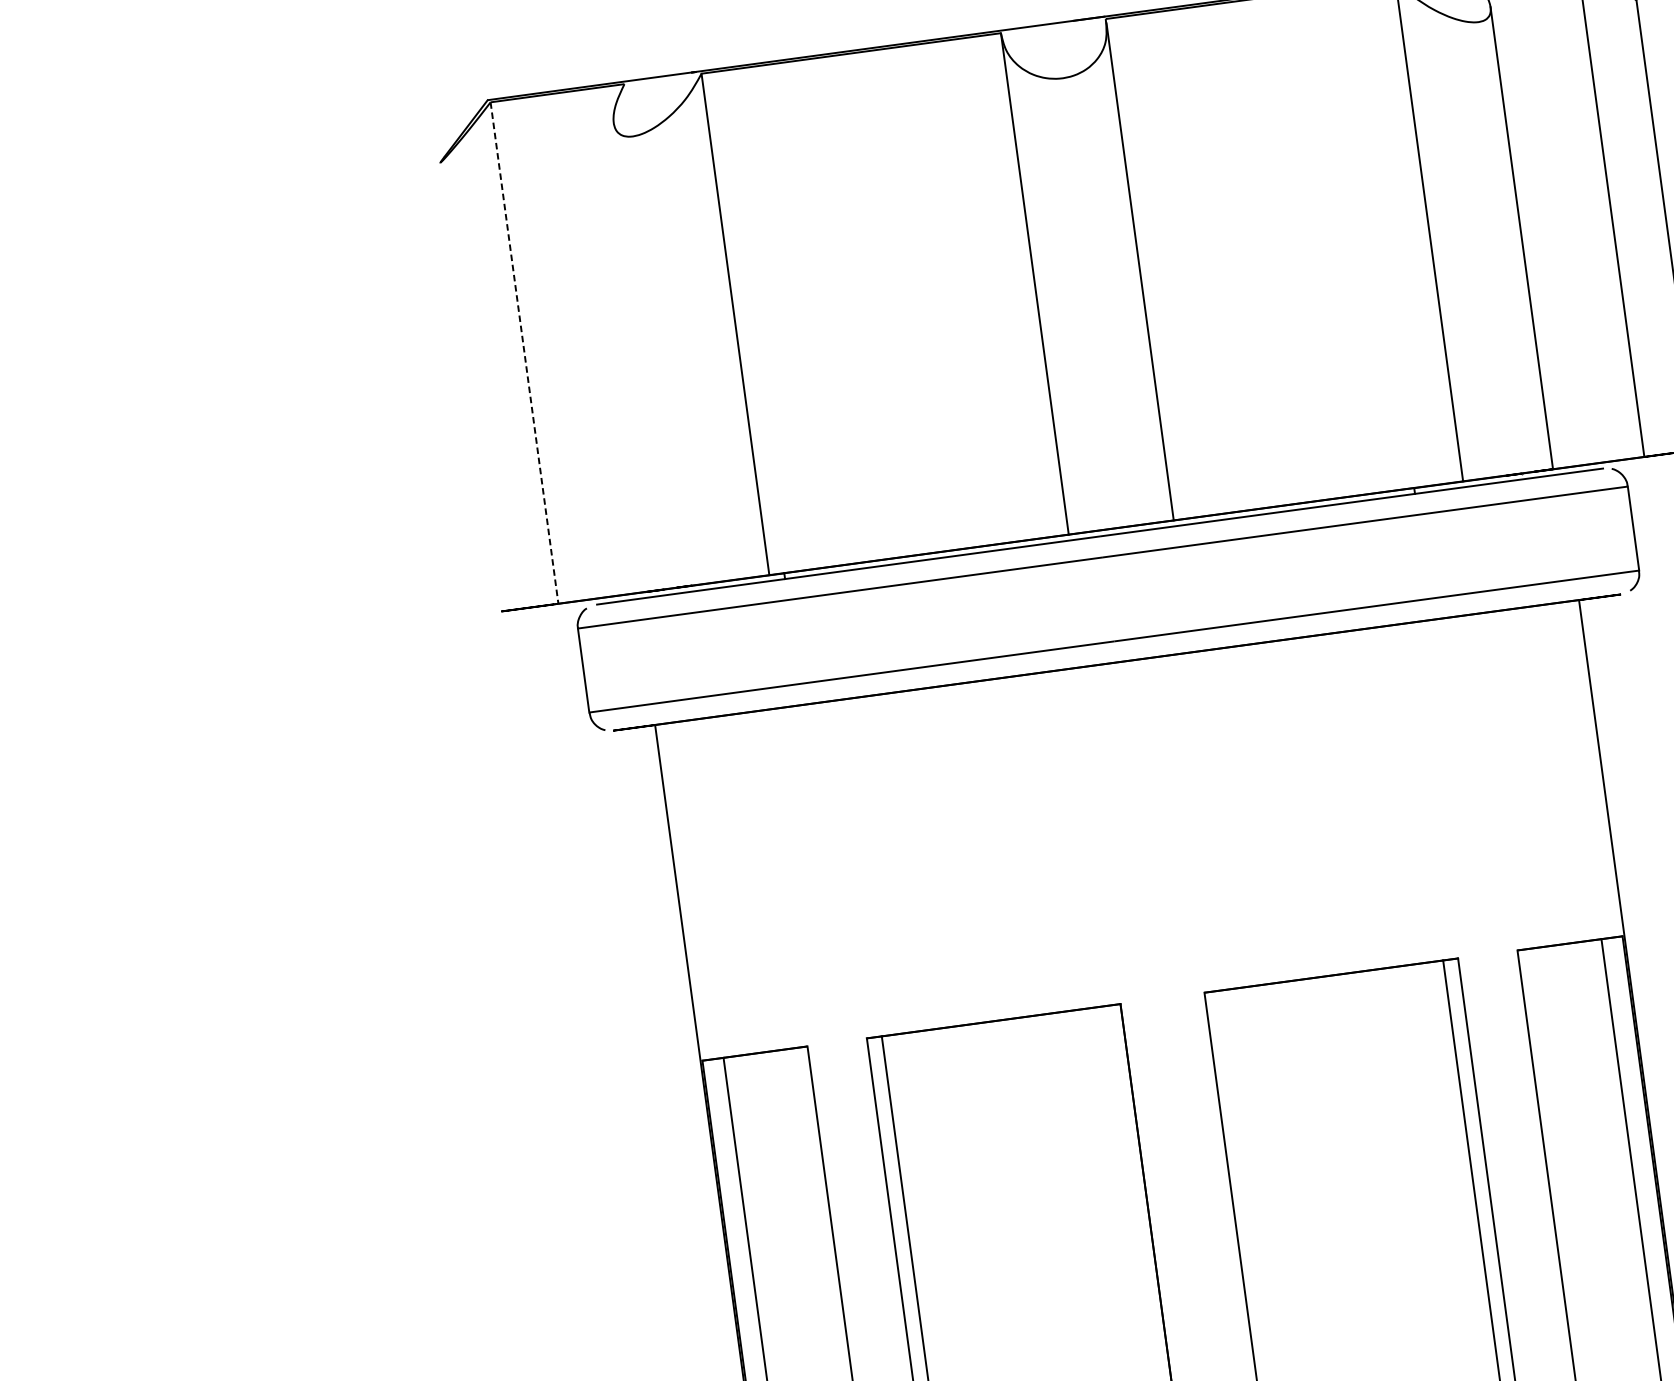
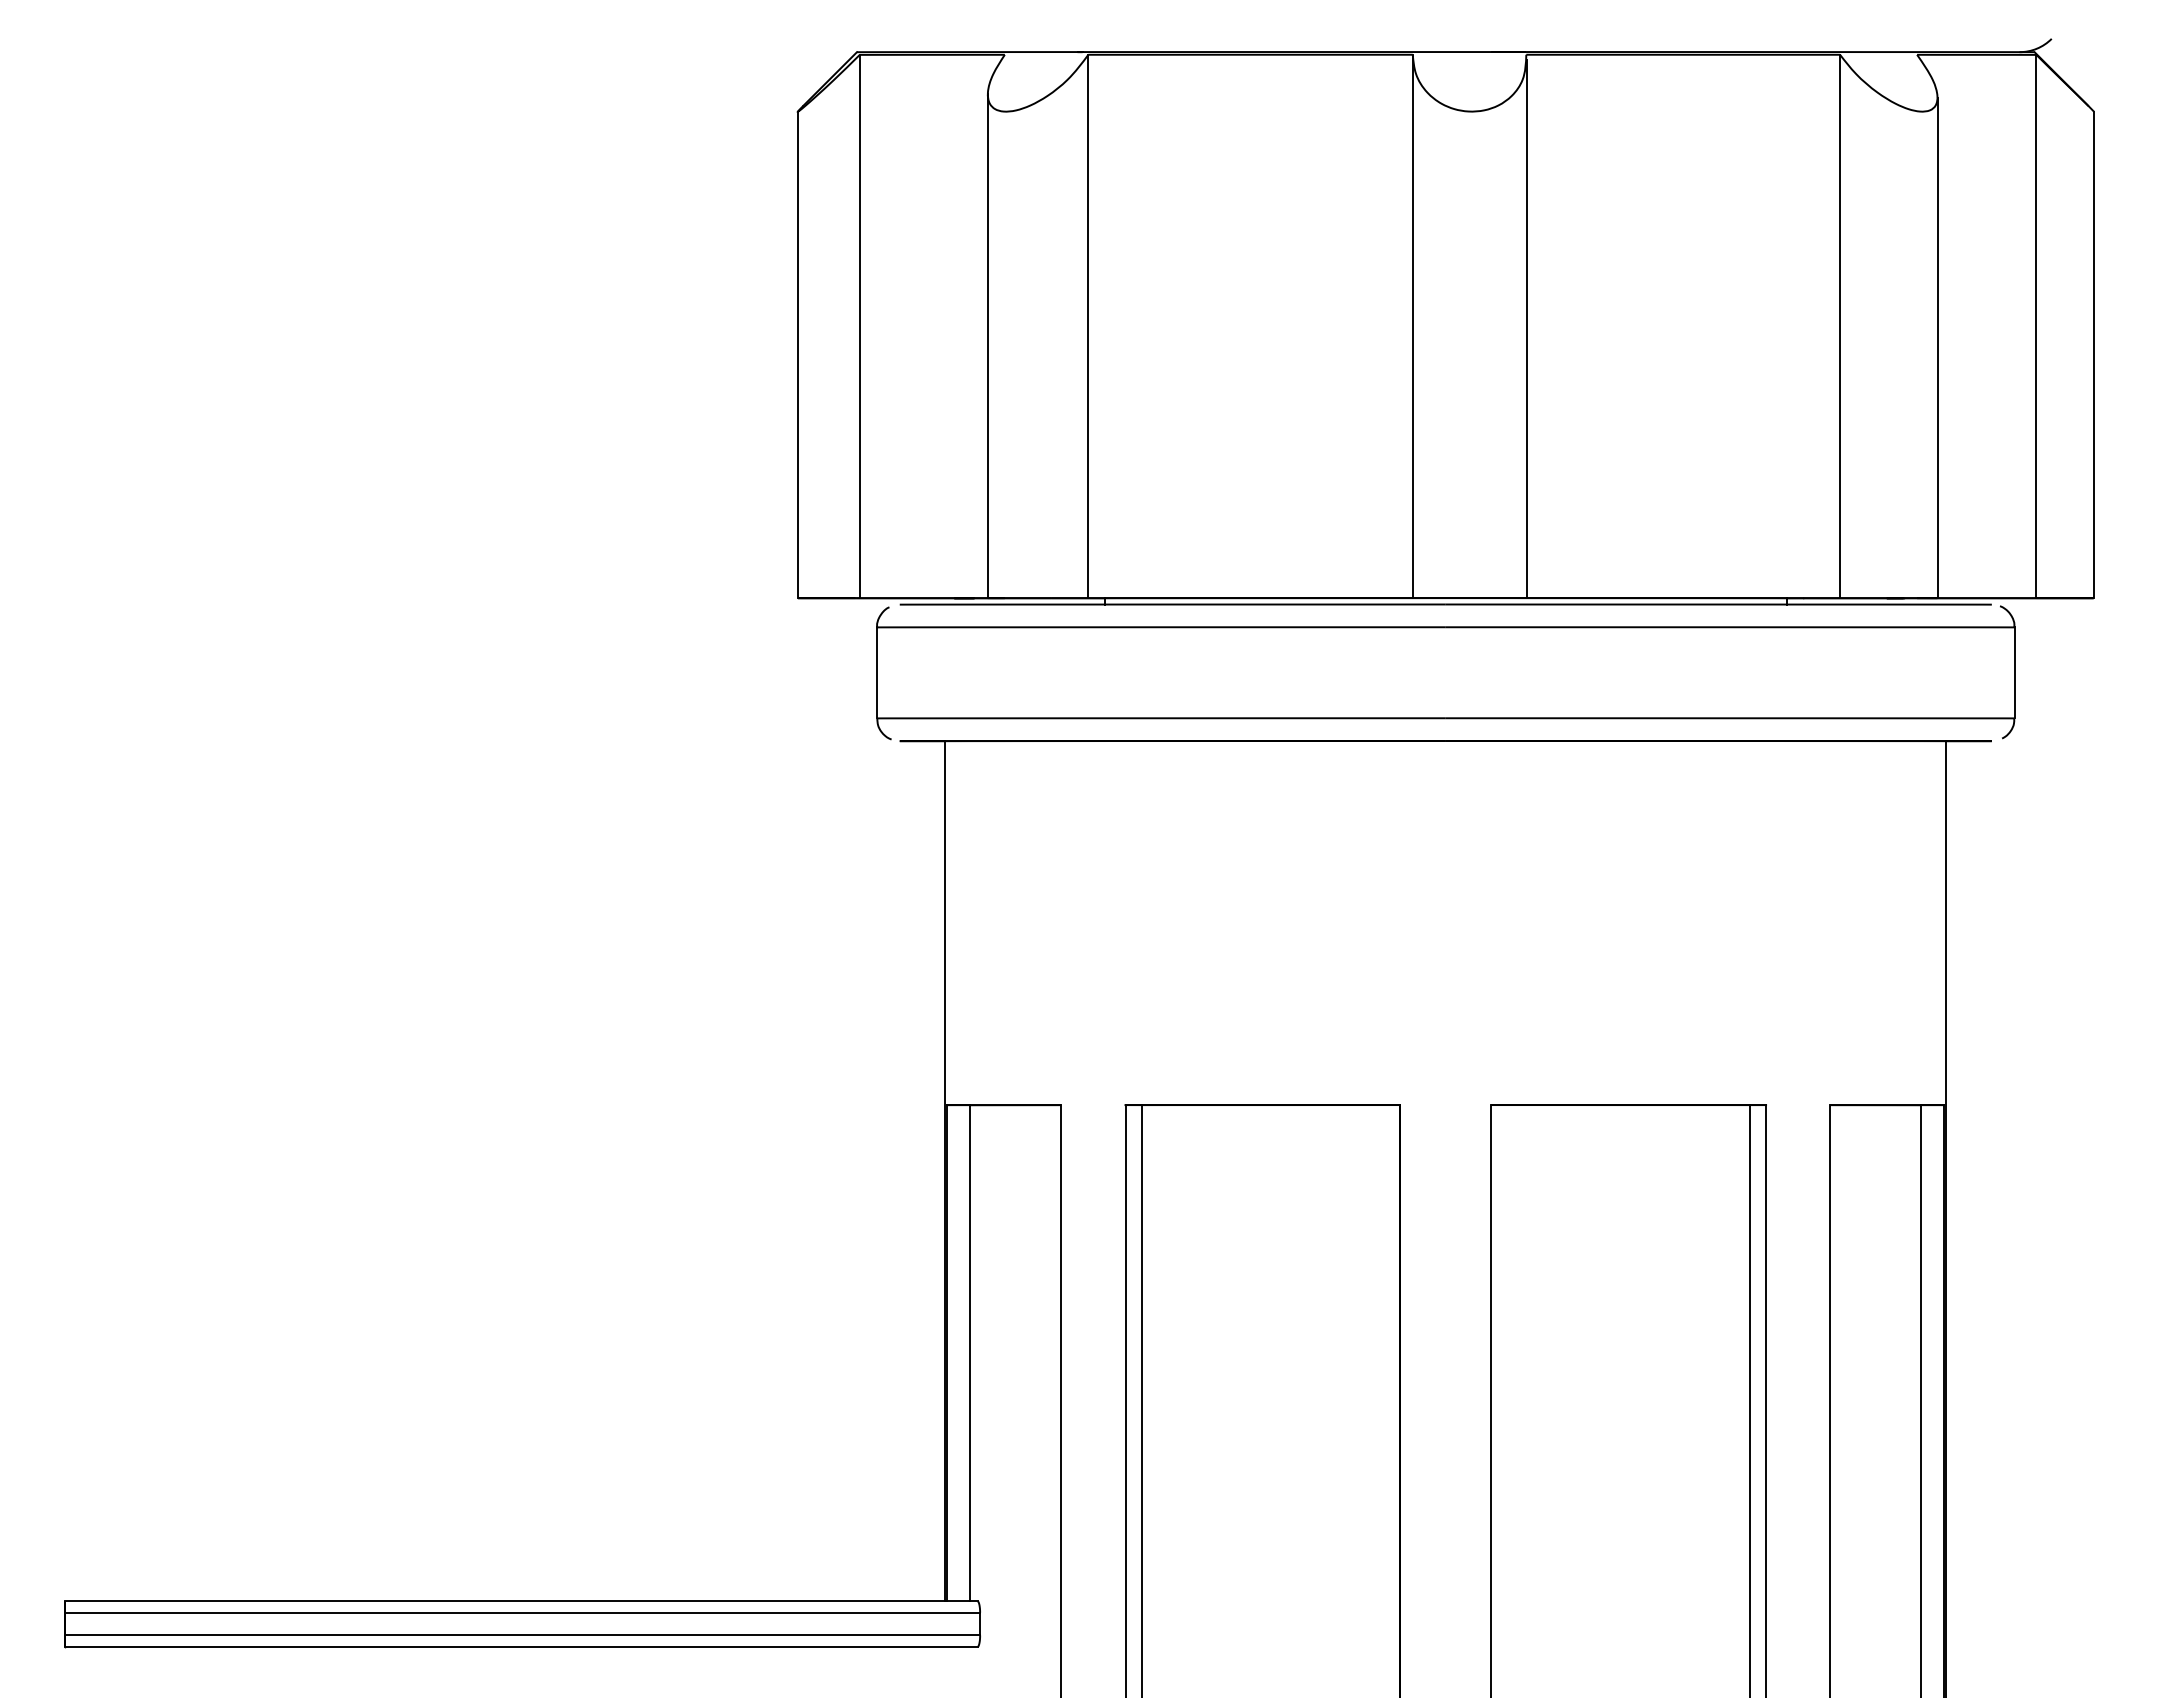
line: (524, 353) -> (859, 326), dashed -> solid
line: (644, 355) -> (987, 346), added
line: (470, 386) -> (797, 354), added

